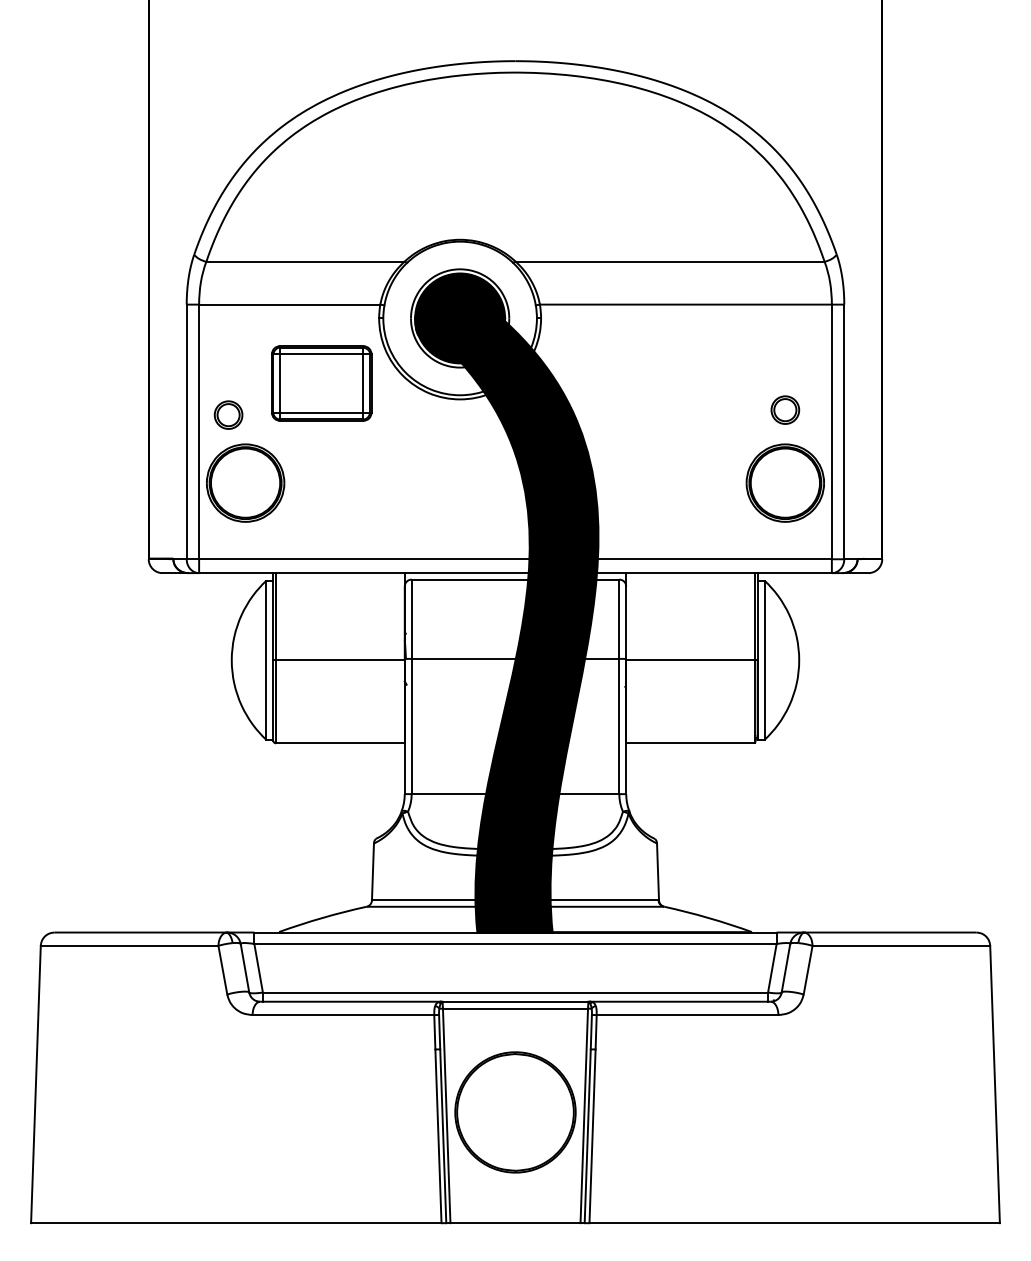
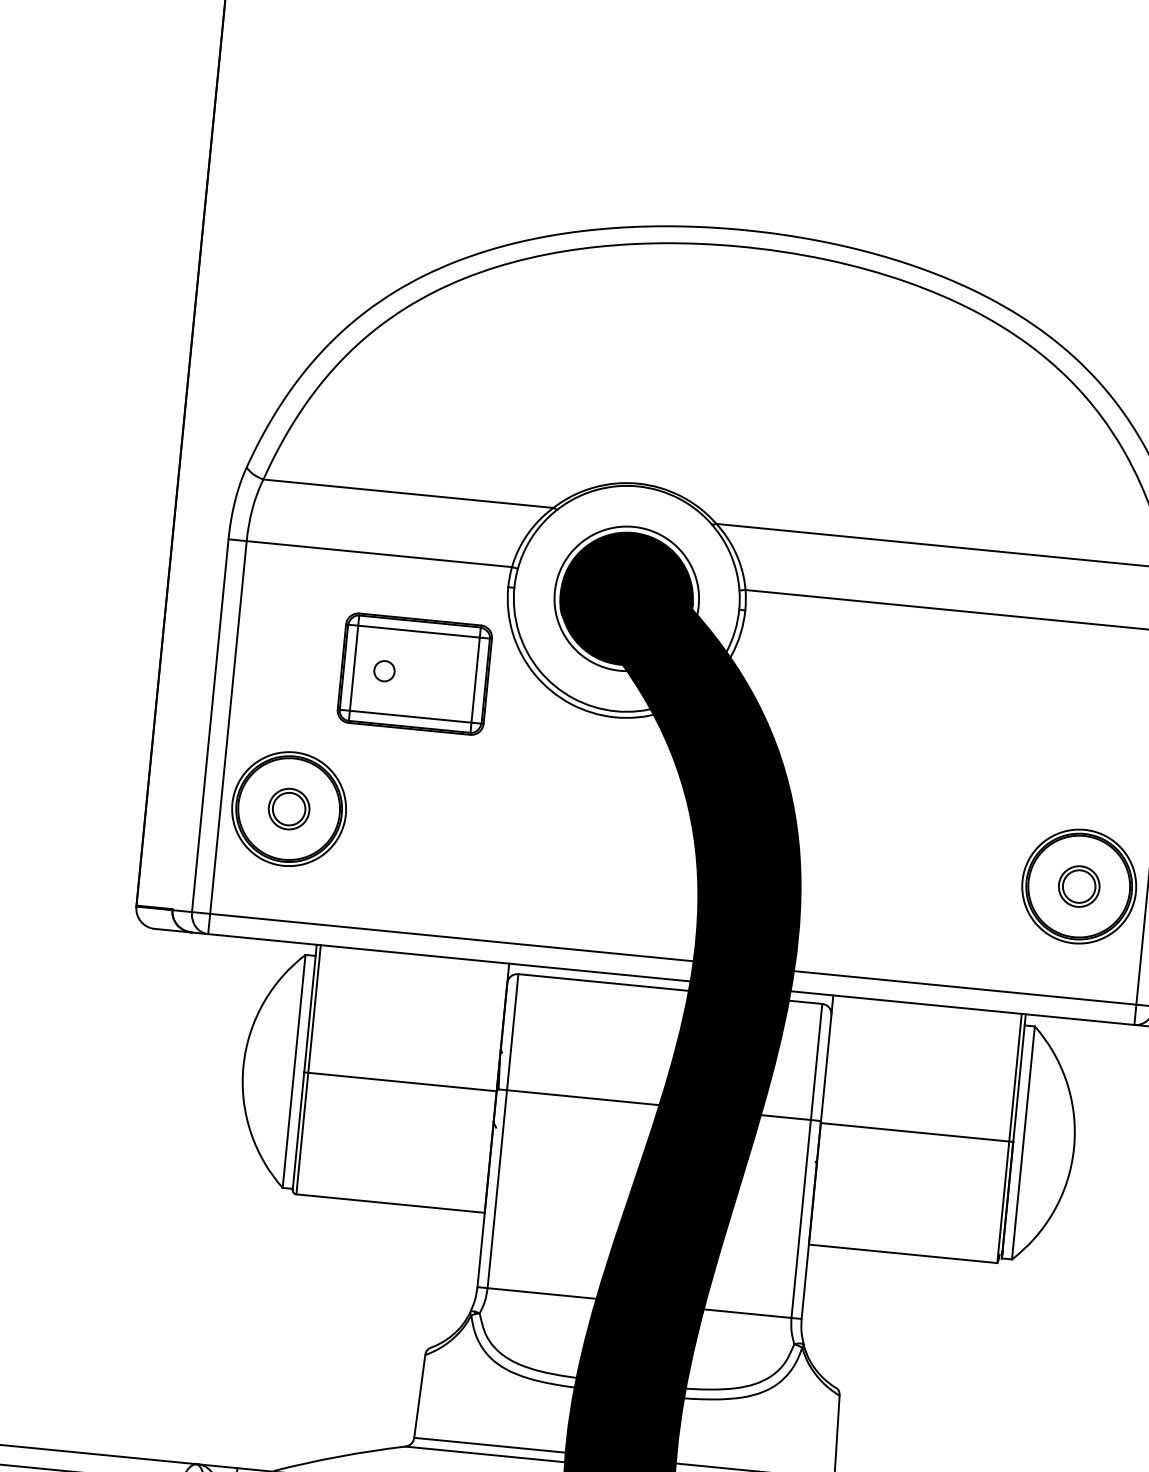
circle: (300, 383) -> (383, 671), added
part: (785, 409) -> (1079, 885), moved
part: (228, 414) -> (289, 808), moved

